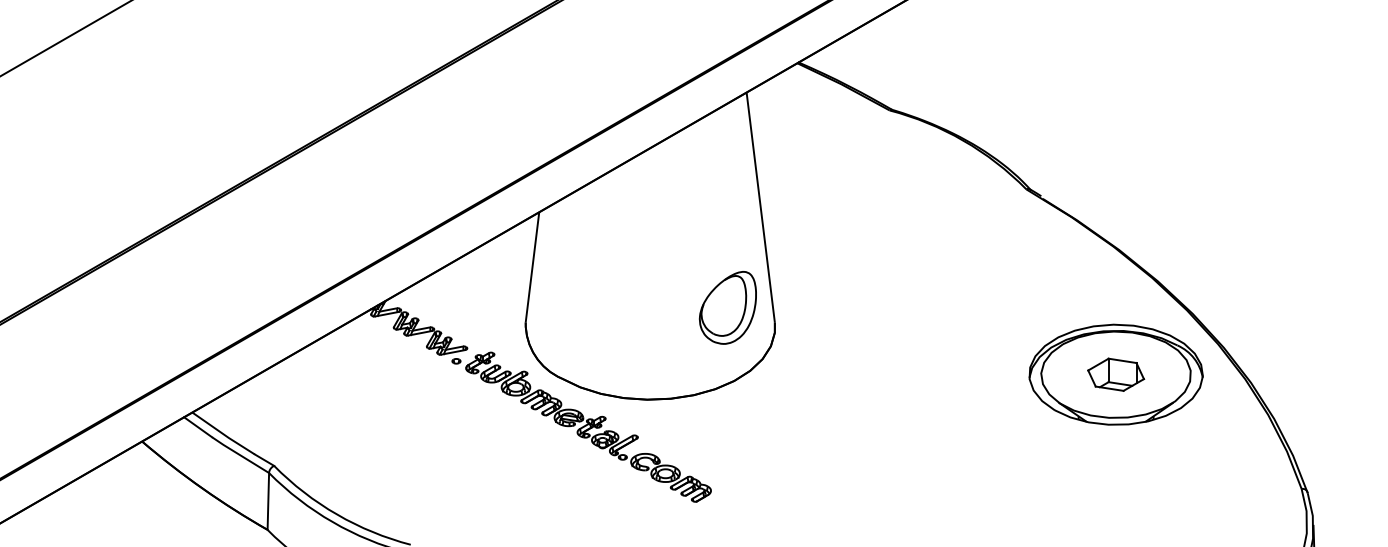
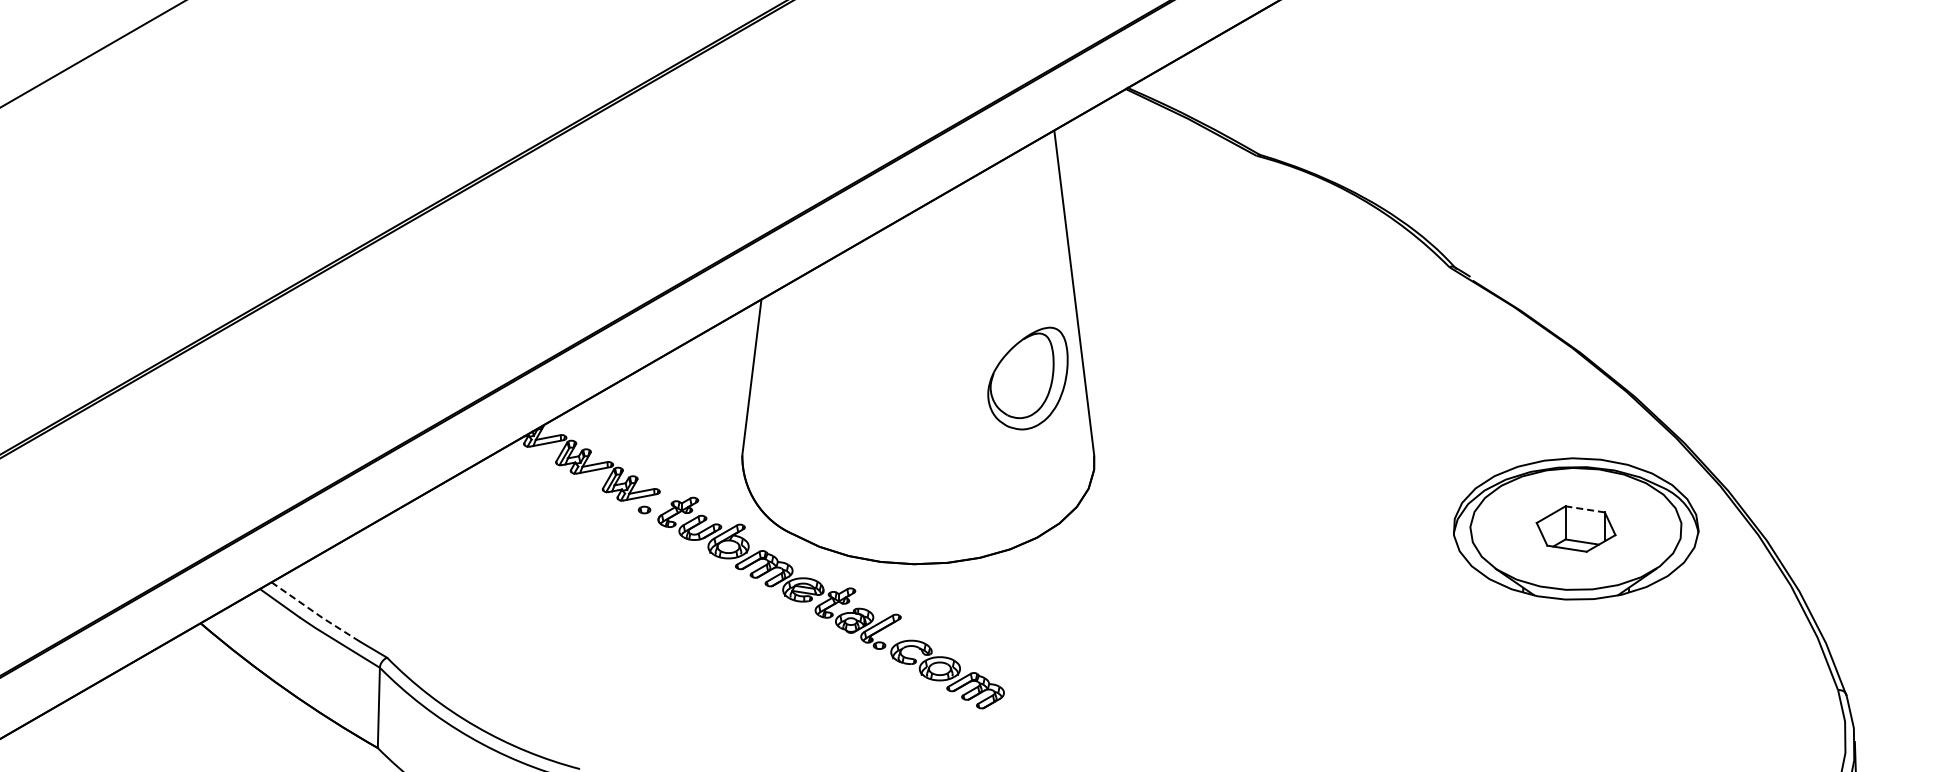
part: (727, 307) -> (1027, 378), moved
line: (1122, 360) -> (1585, 509), solid -> dashed
line: (223, 434) -> (315, 613), solid -> dashed

